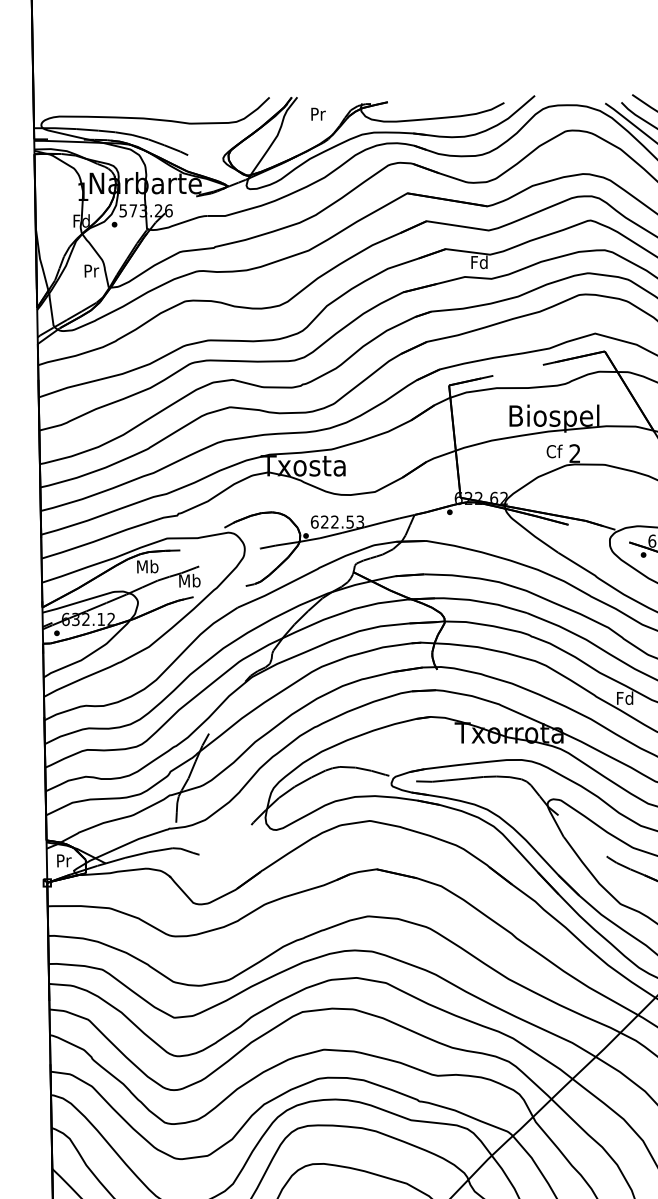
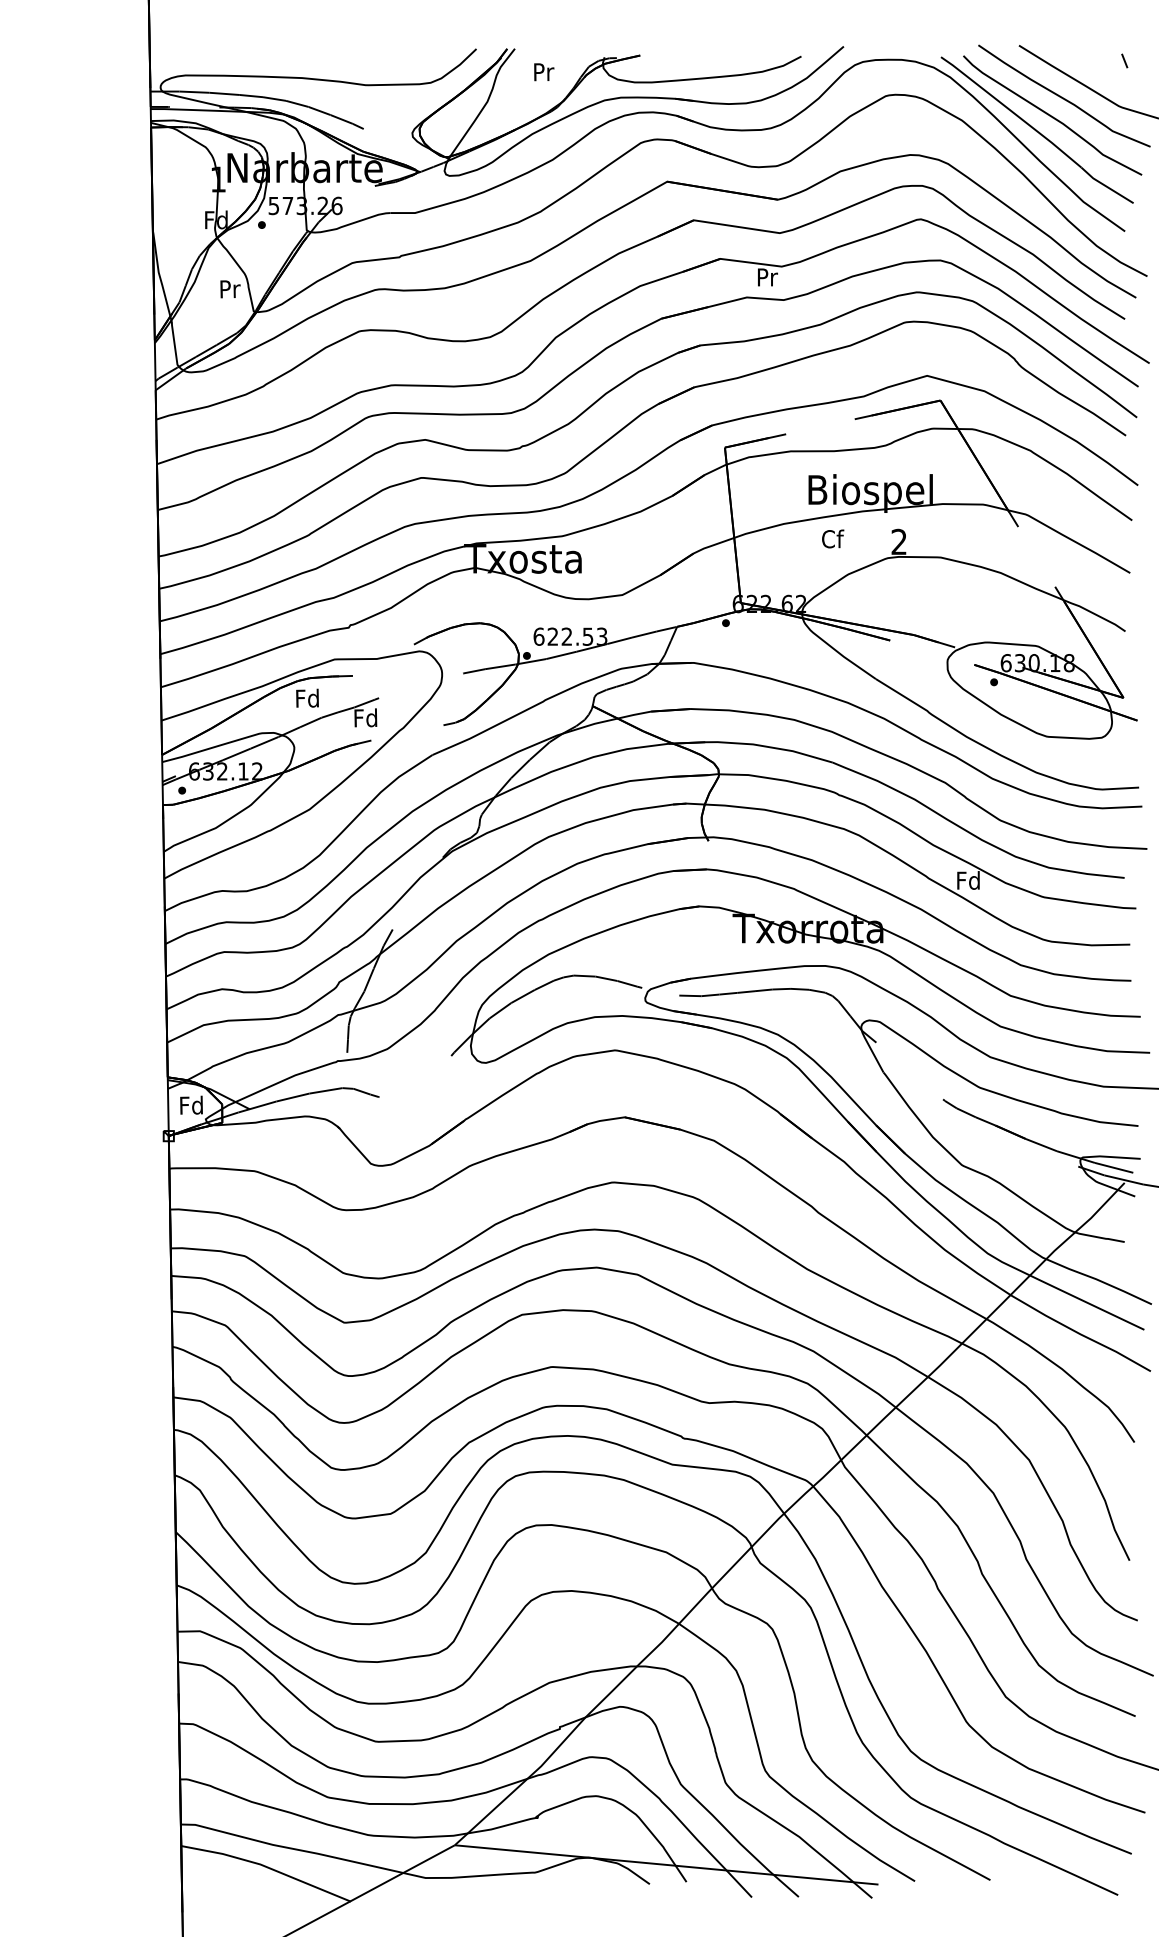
text: (479, 261) -> (766, 276), Fd -> Pr
text: (554, 451) -> (833, 538), moved
text: (147, 566) -> (307, 697), Mb -> Fd
text: (189, 580) -> (365, 717), Mb -> Fd
text: (63, 860) -> (191, 1104), Pr -> Fd

